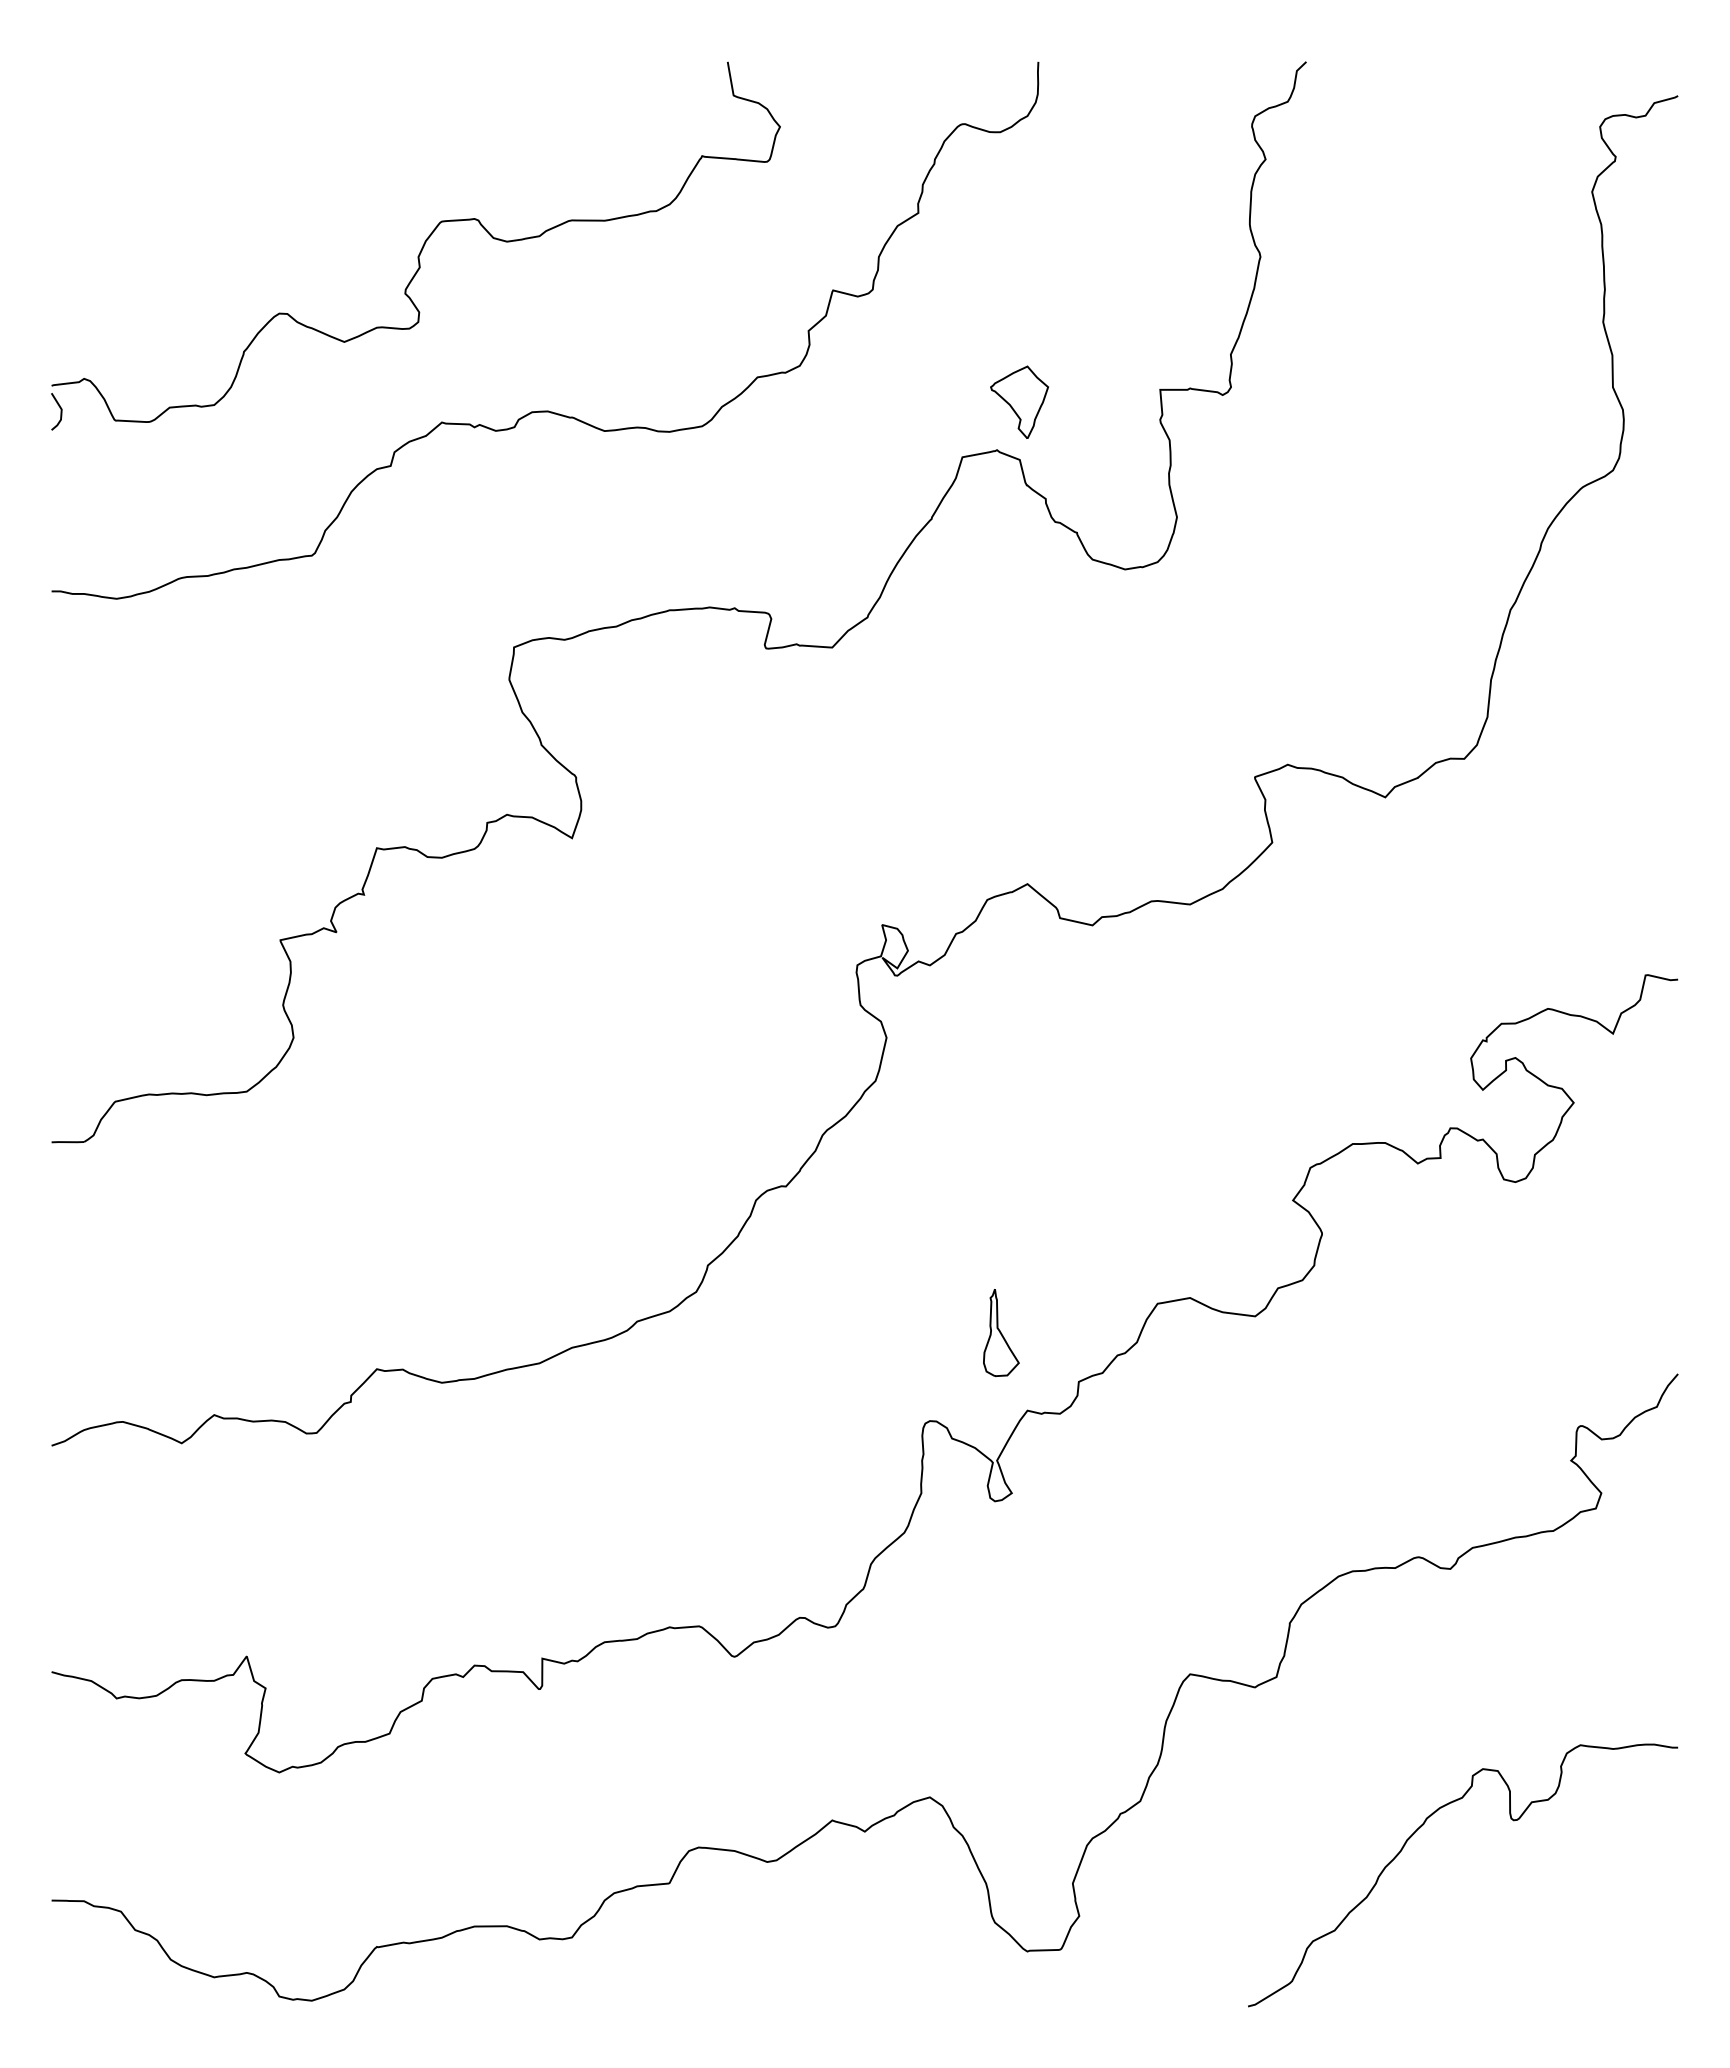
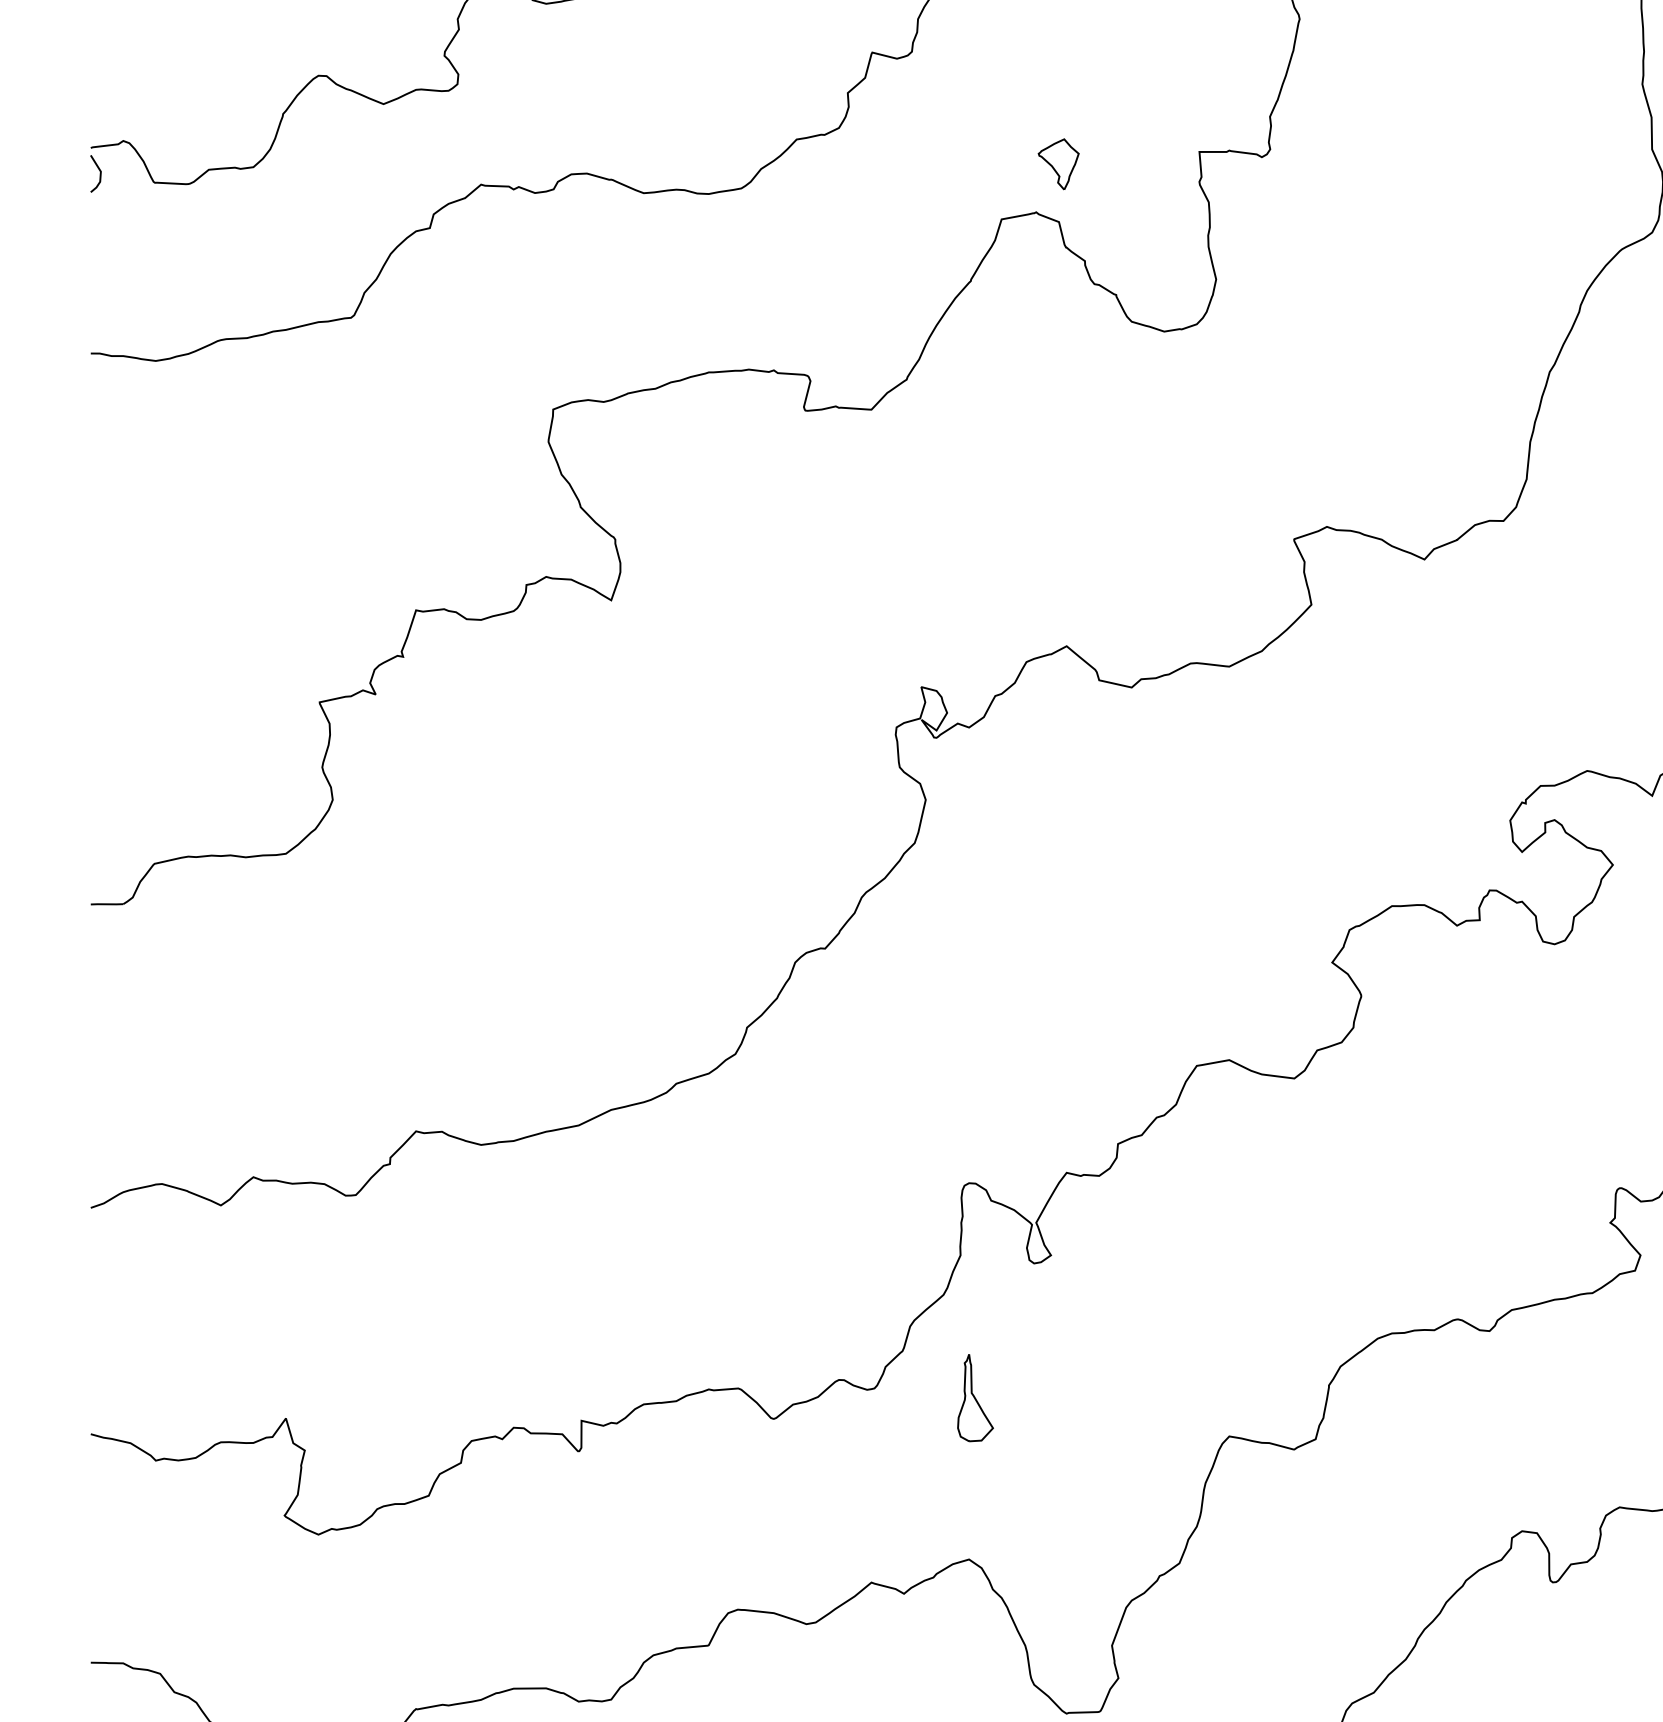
part: (1019, 401) -> (1058, 163), size x0.7
part: (1001, 1333) -> (975, 1398), moved

